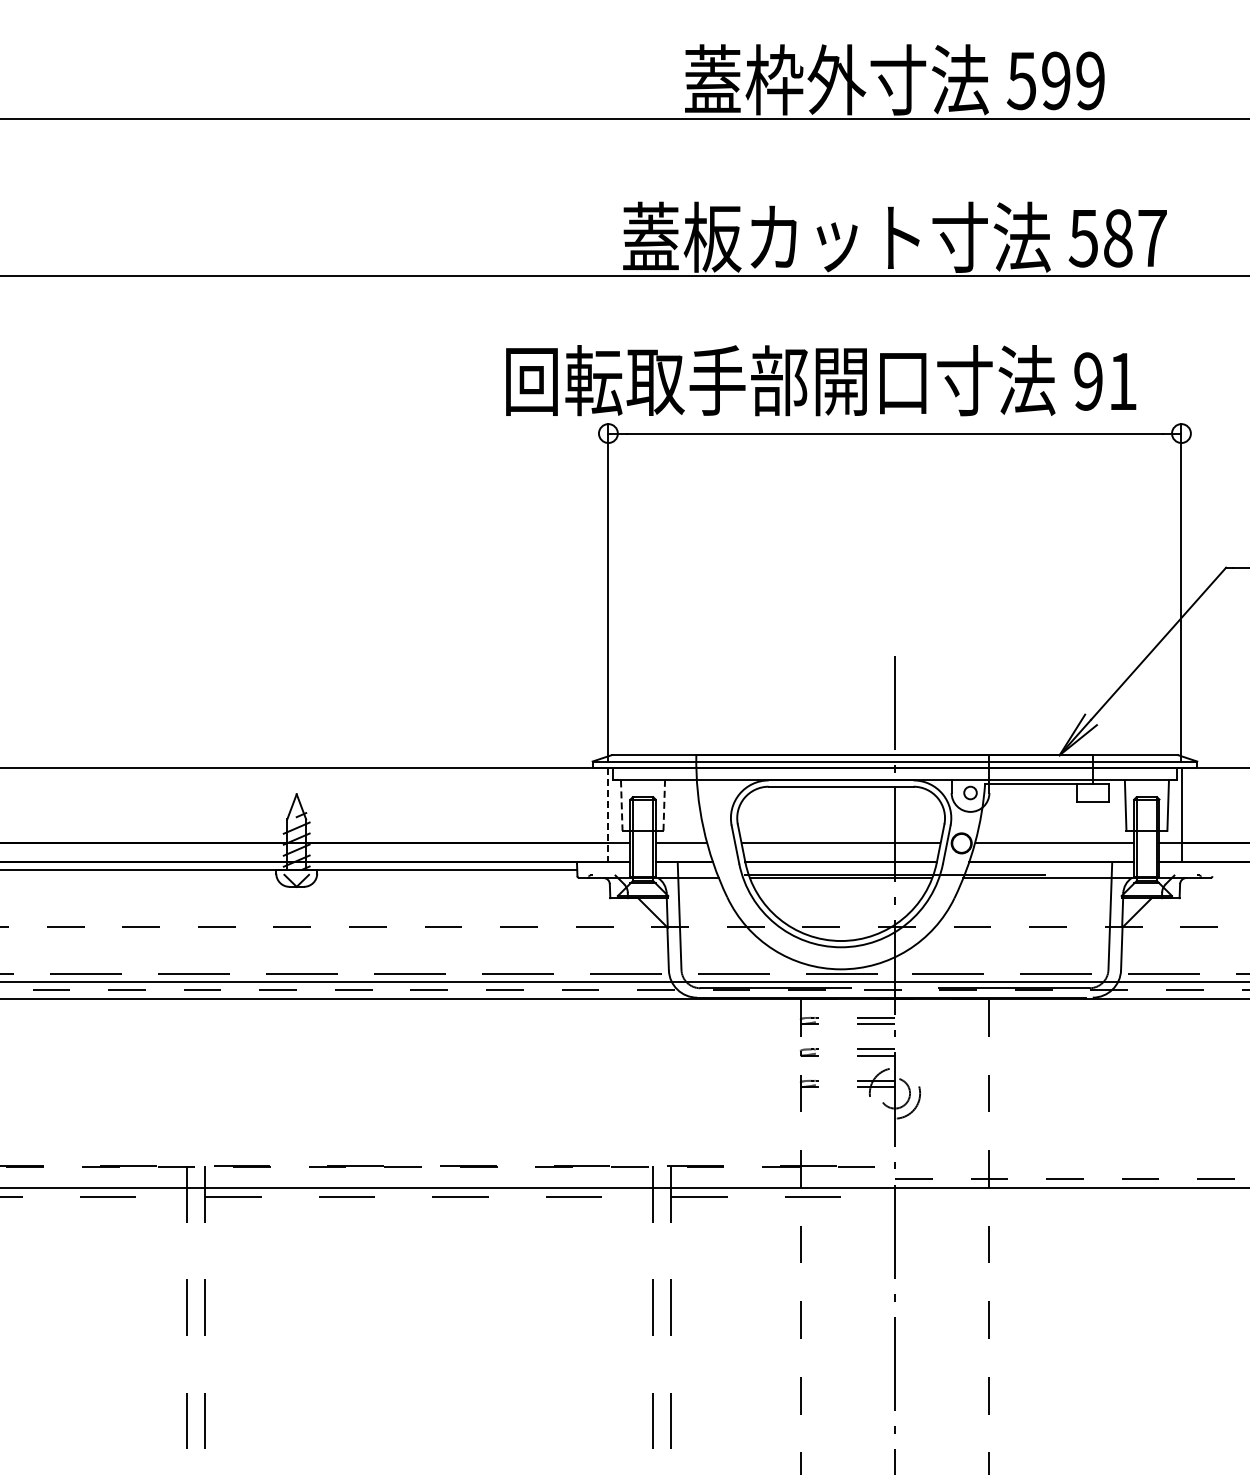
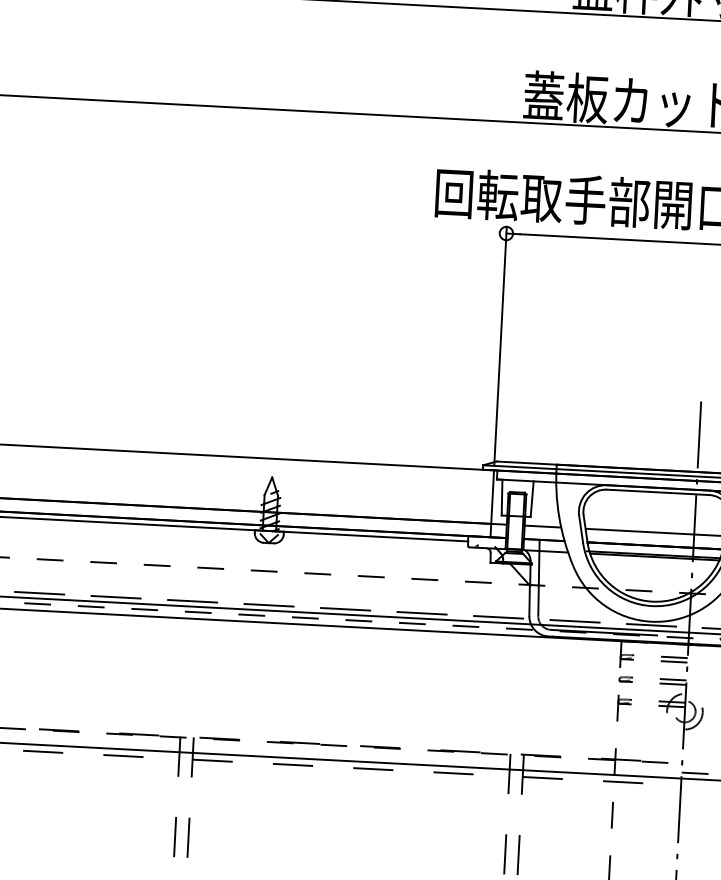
line: (664, 805) -> (532, 499), dashed -> solid
line: (621, 806) -> (501, 498), dashed -> solid
line: (608, 815) -> (492, 504), dashed -> solid

